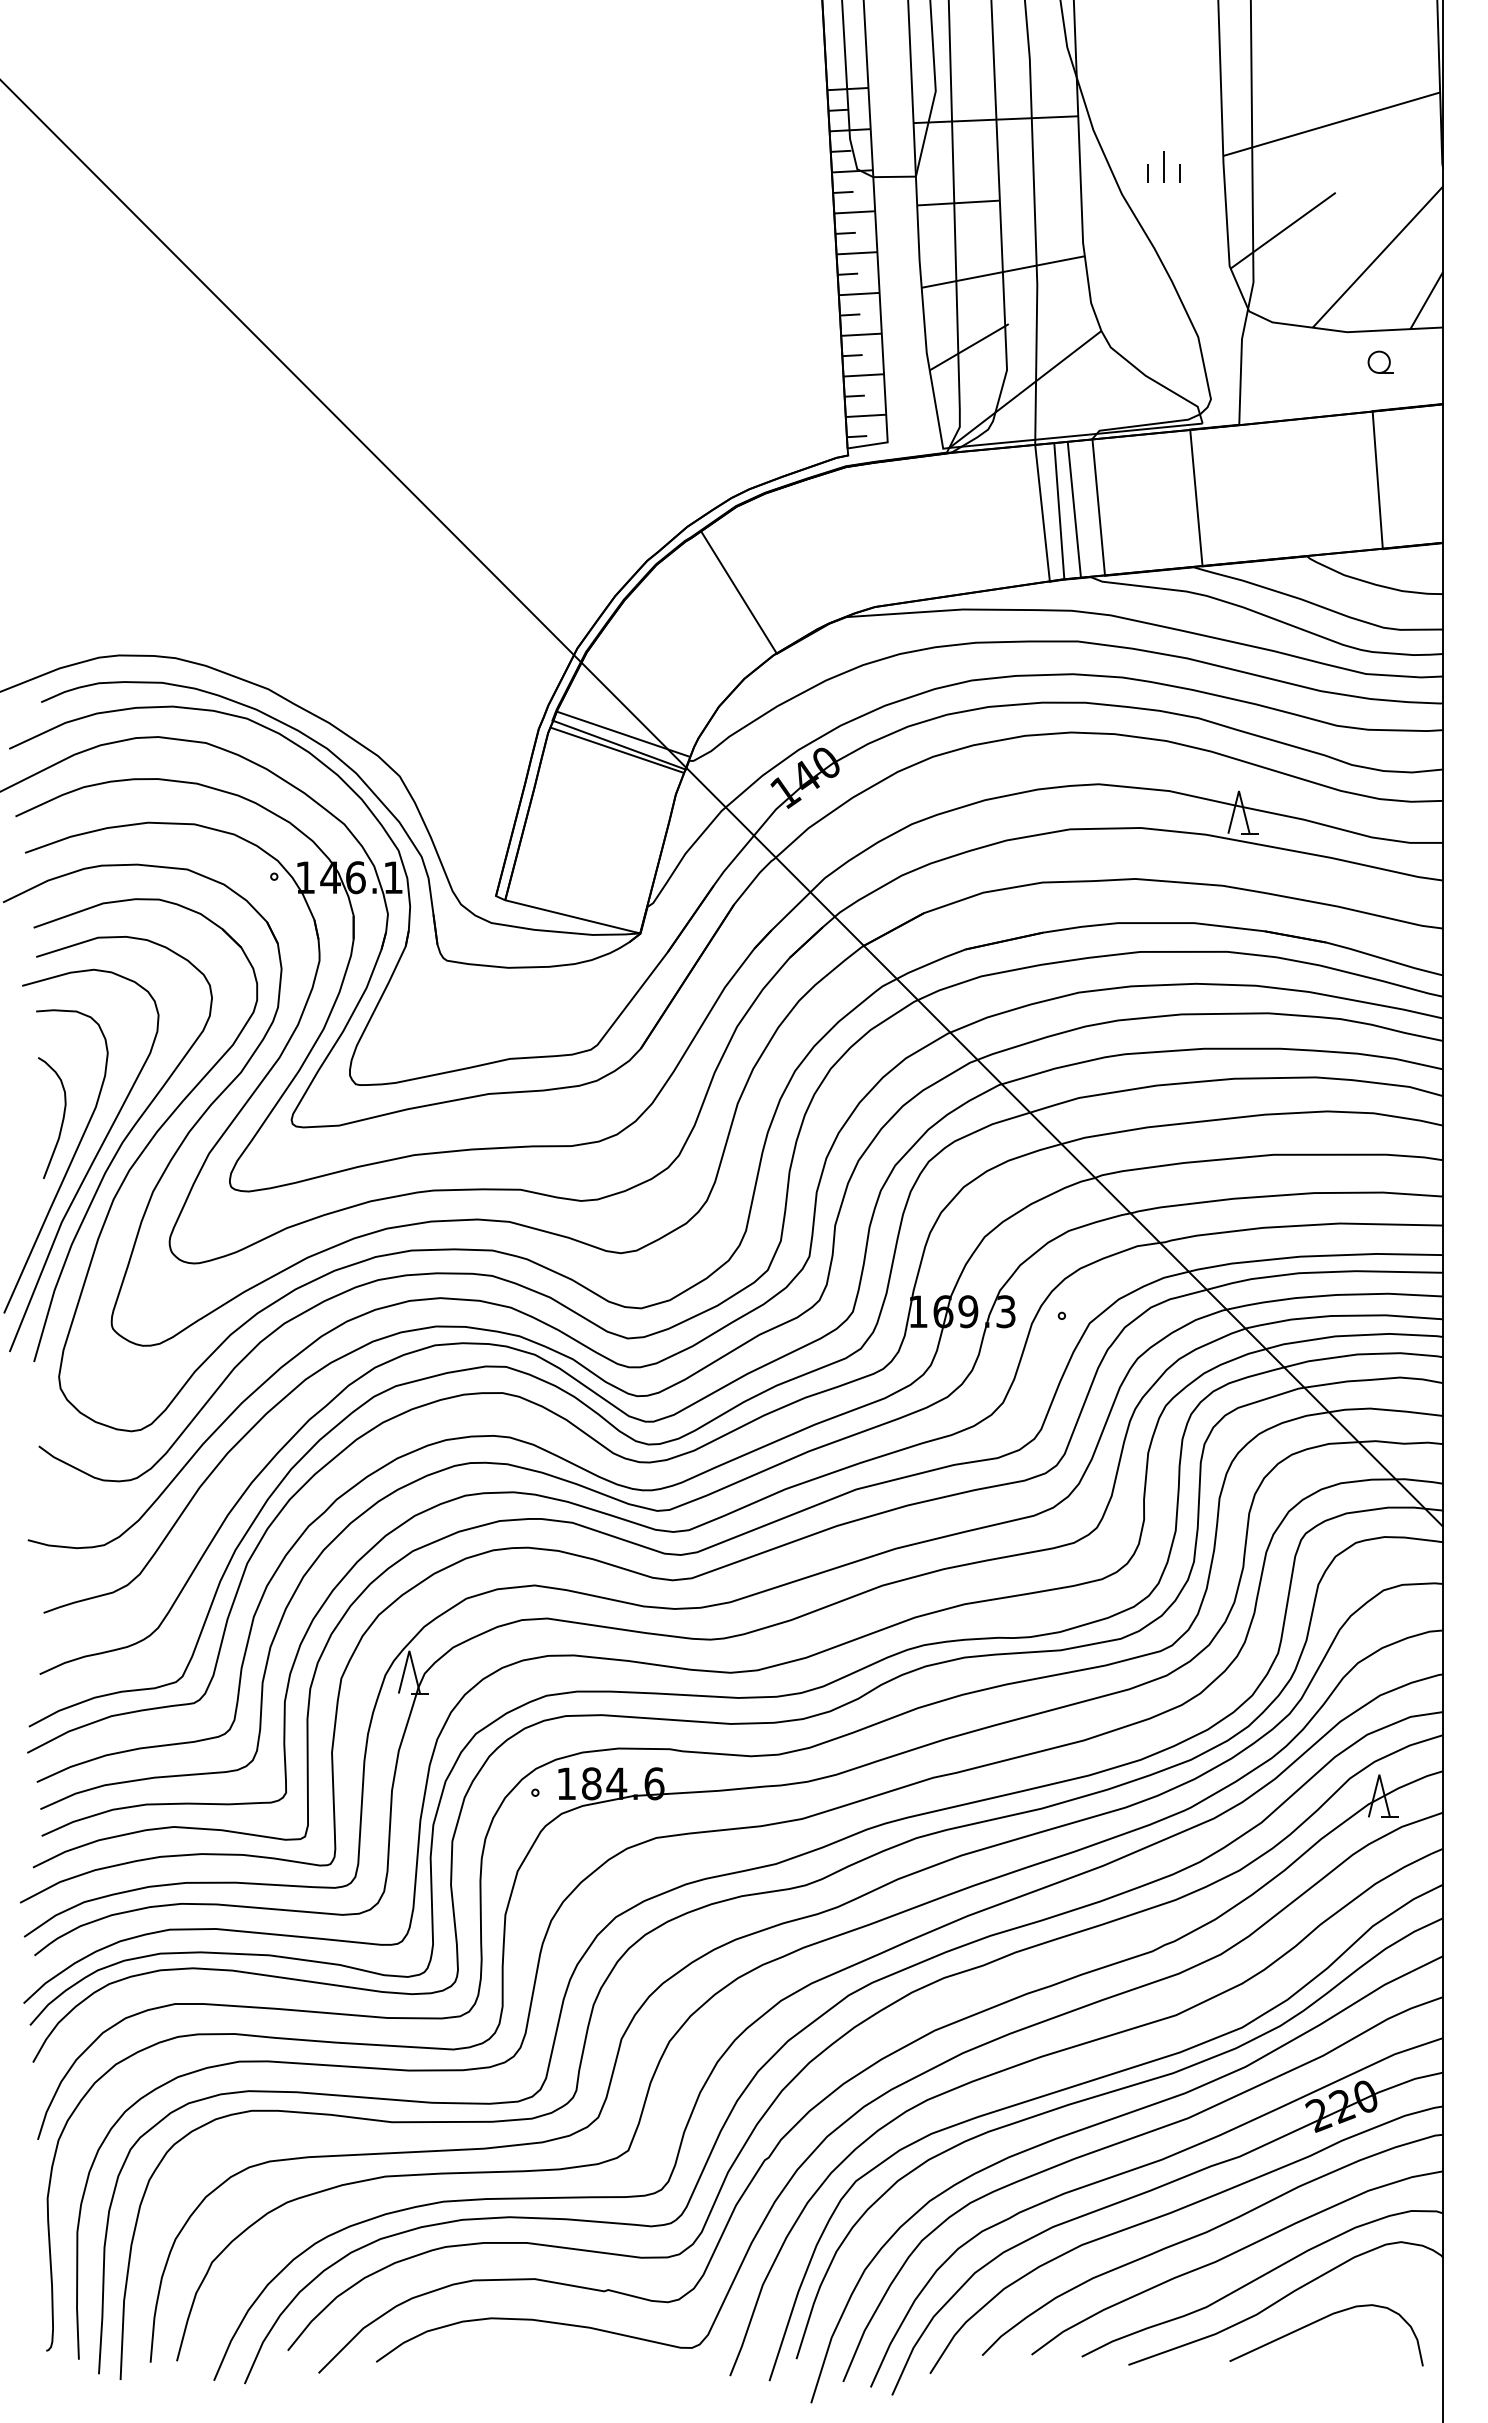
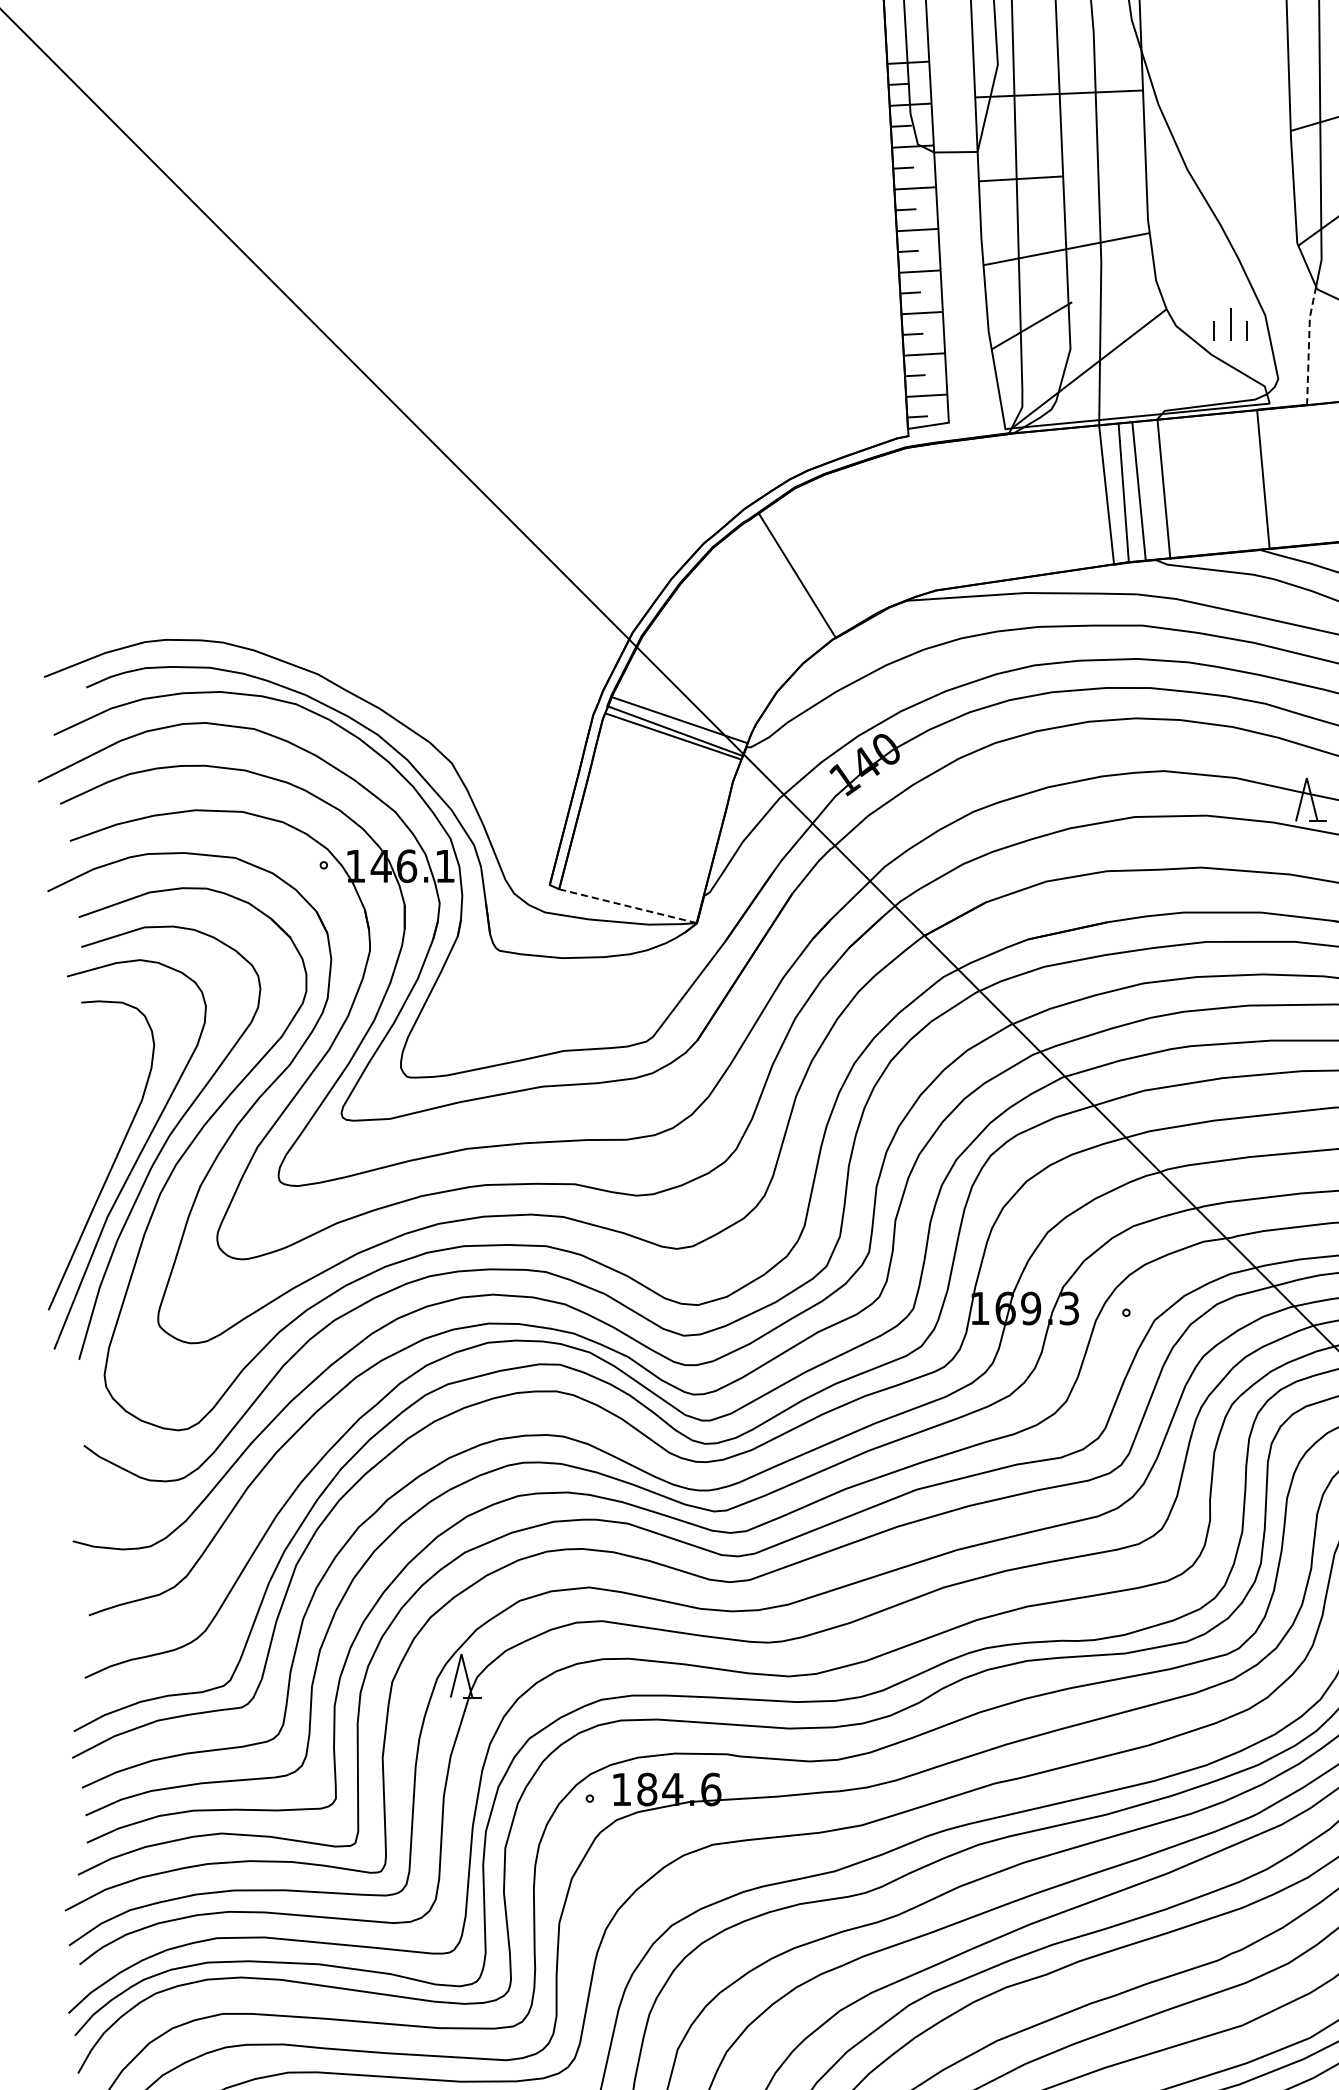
part: (1163, 166) -> (1229, 324), moved
line: (1241, 366) -> (1309, 345), solid -> dashed
line: (572, 916) -> (627, 905), solid -> dashed
curve: (62, 1117) -> (108, 1110), removed

